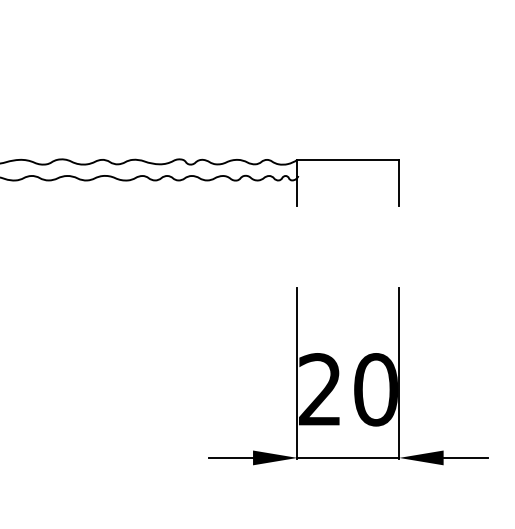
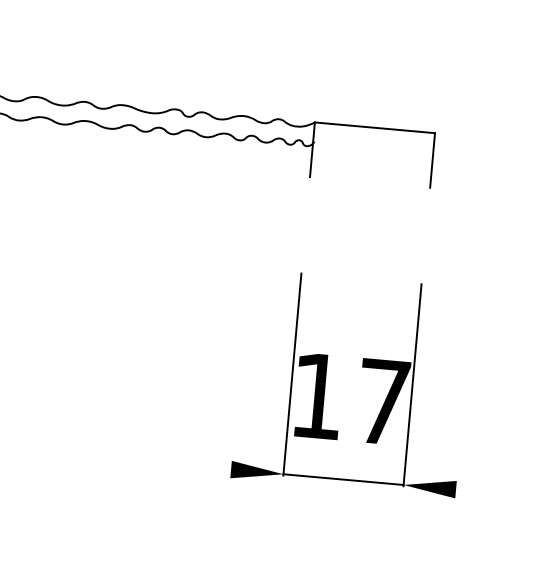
text: (348, 389) -> (350, 398), 20 -> 17
line: (230, 457) -> (204, 466), removed
line: (465, 457) -> (481, 491), removed

